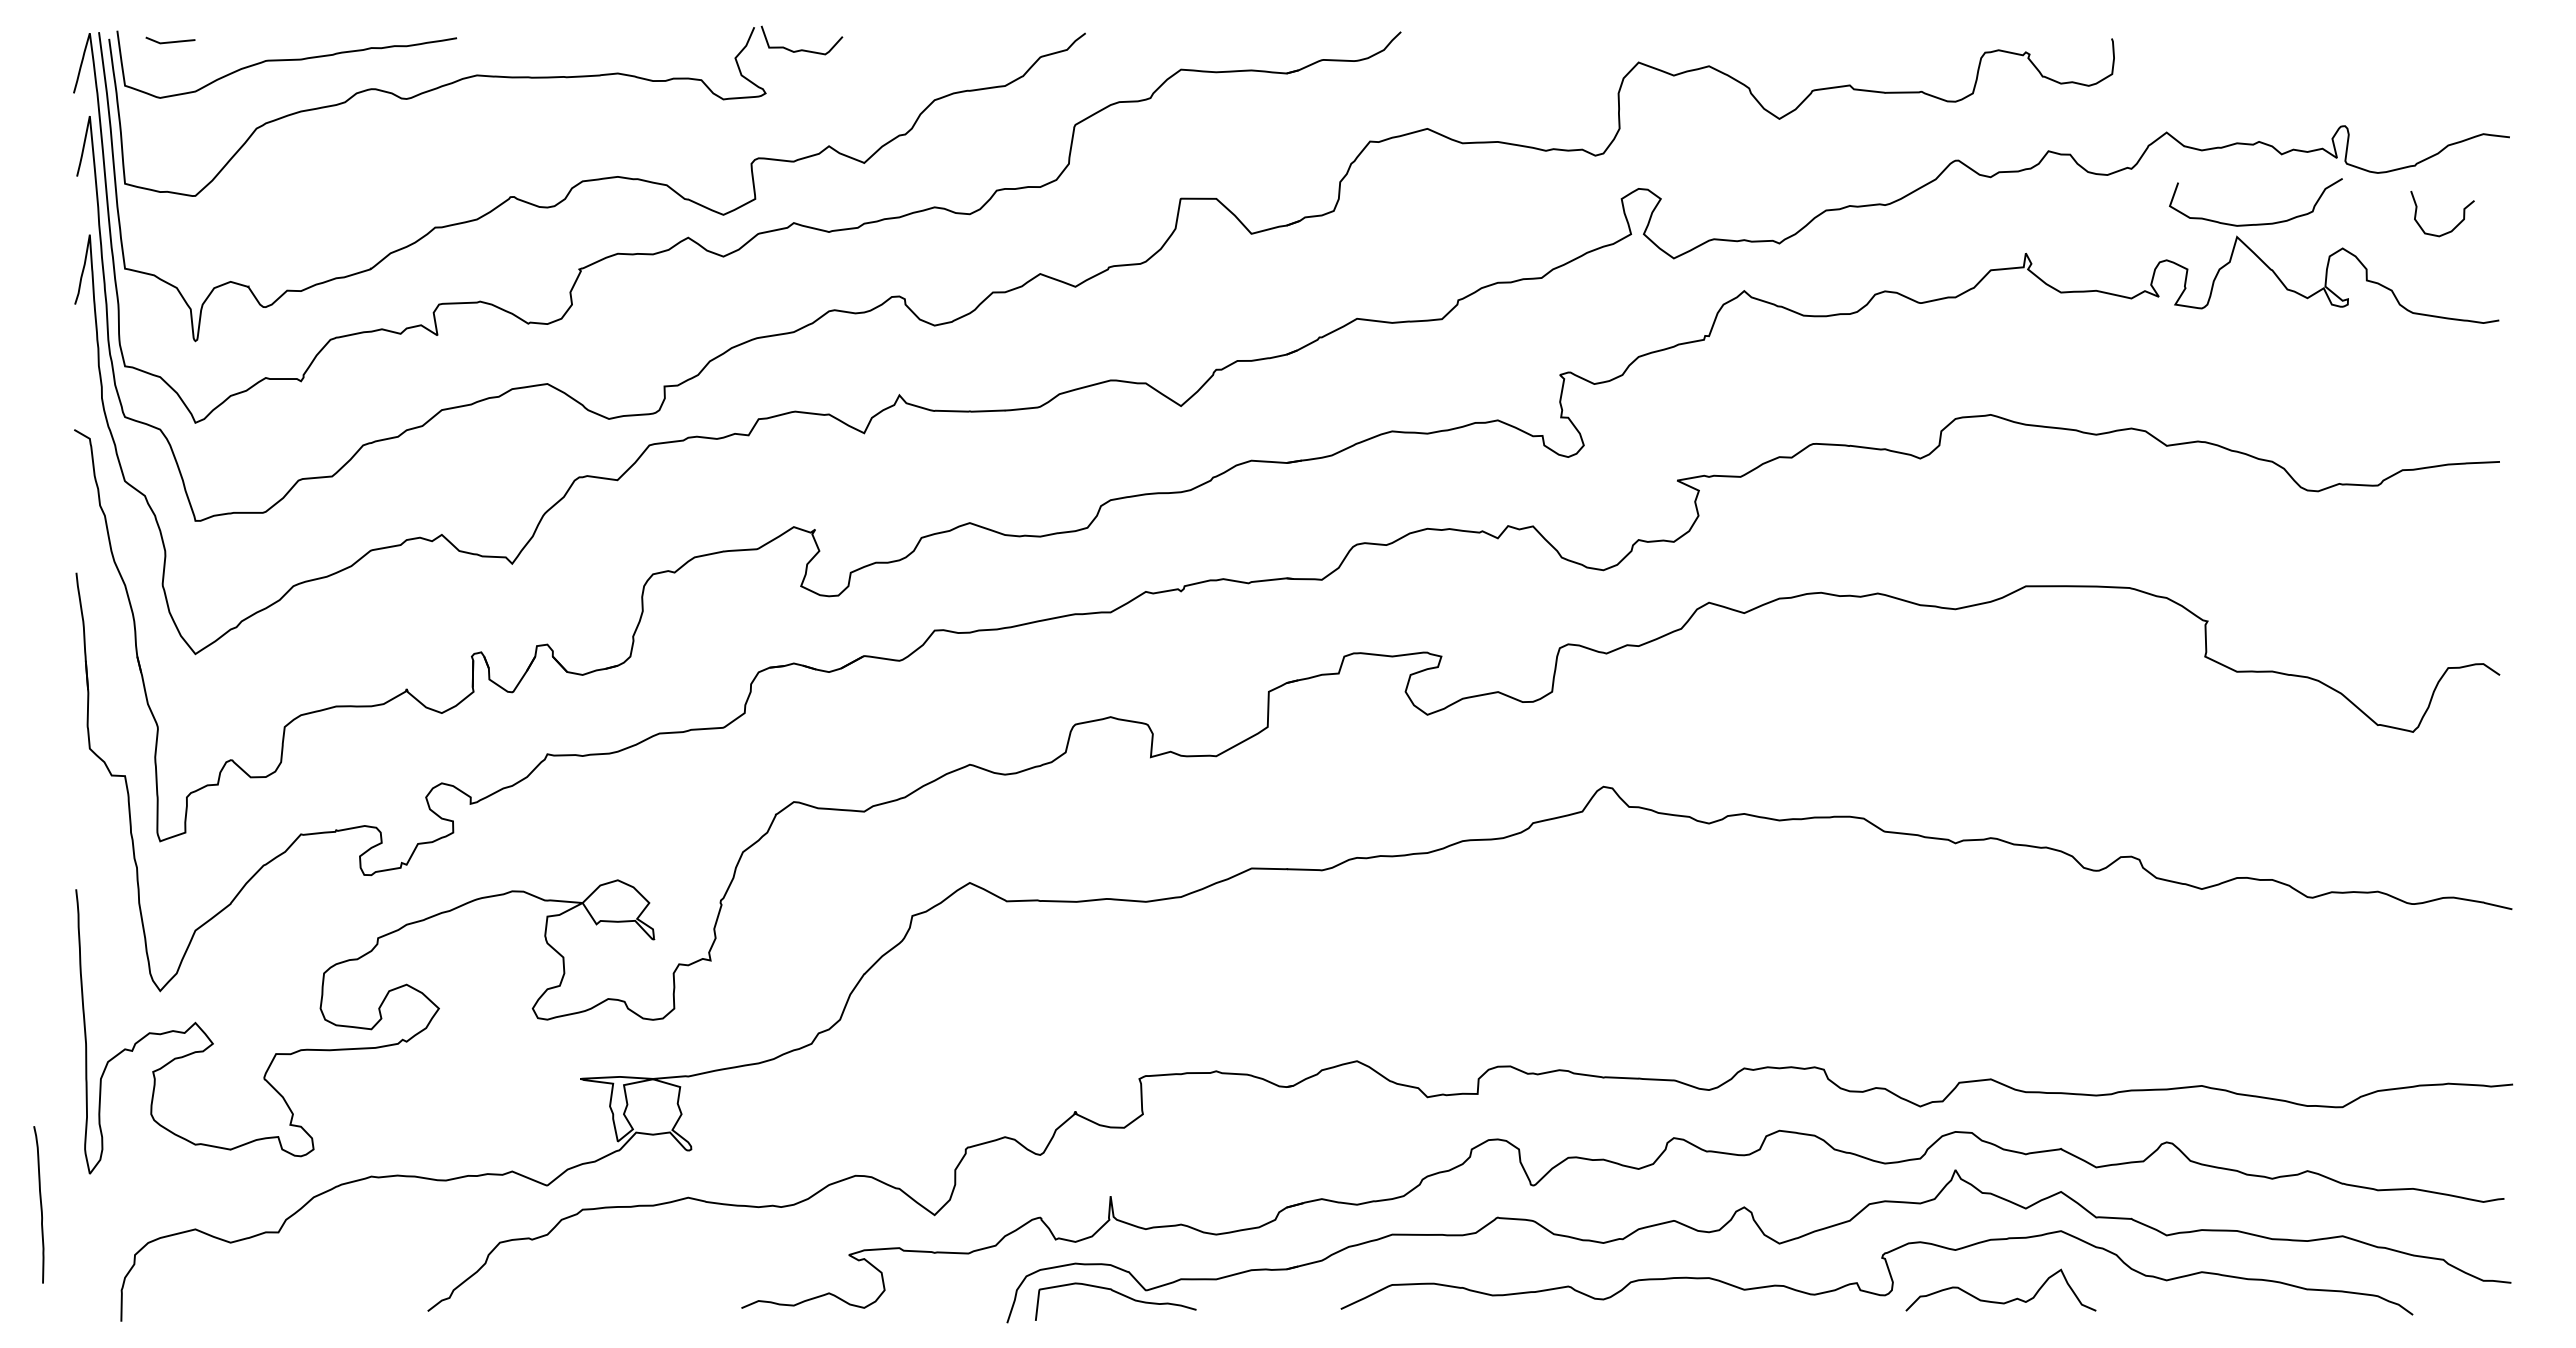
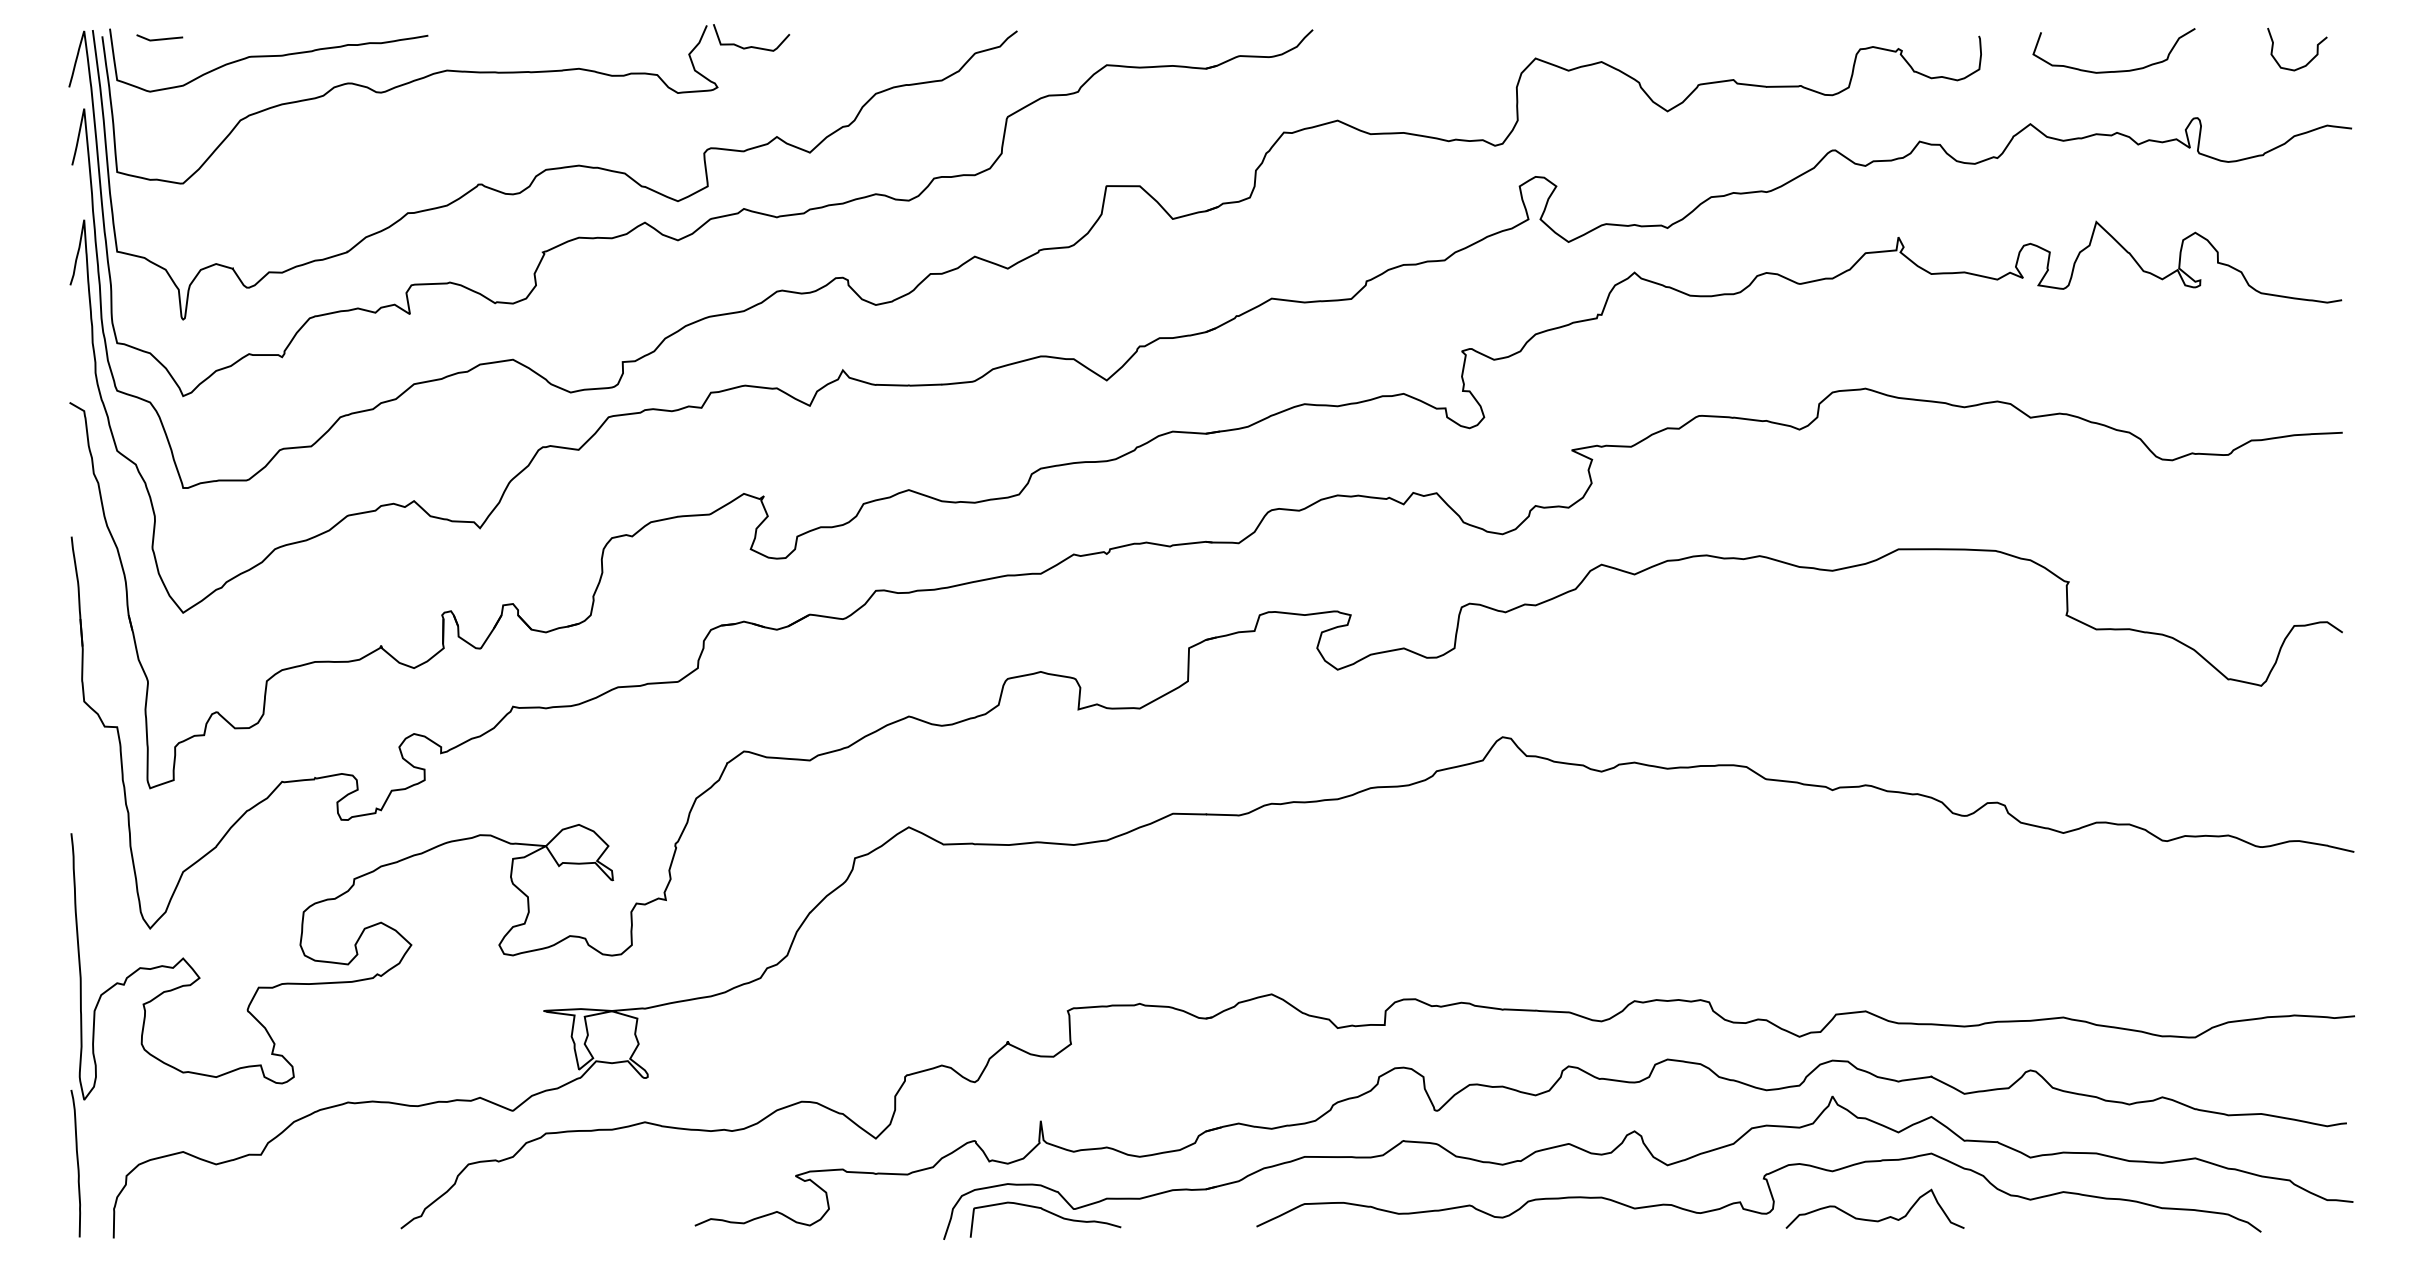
curve: (2256, 223) -> (2114, 70), moved
curve: (2455, 226) -> (2309, 61), moved
curve: (40, 1204) -> (77, 1163), moved

